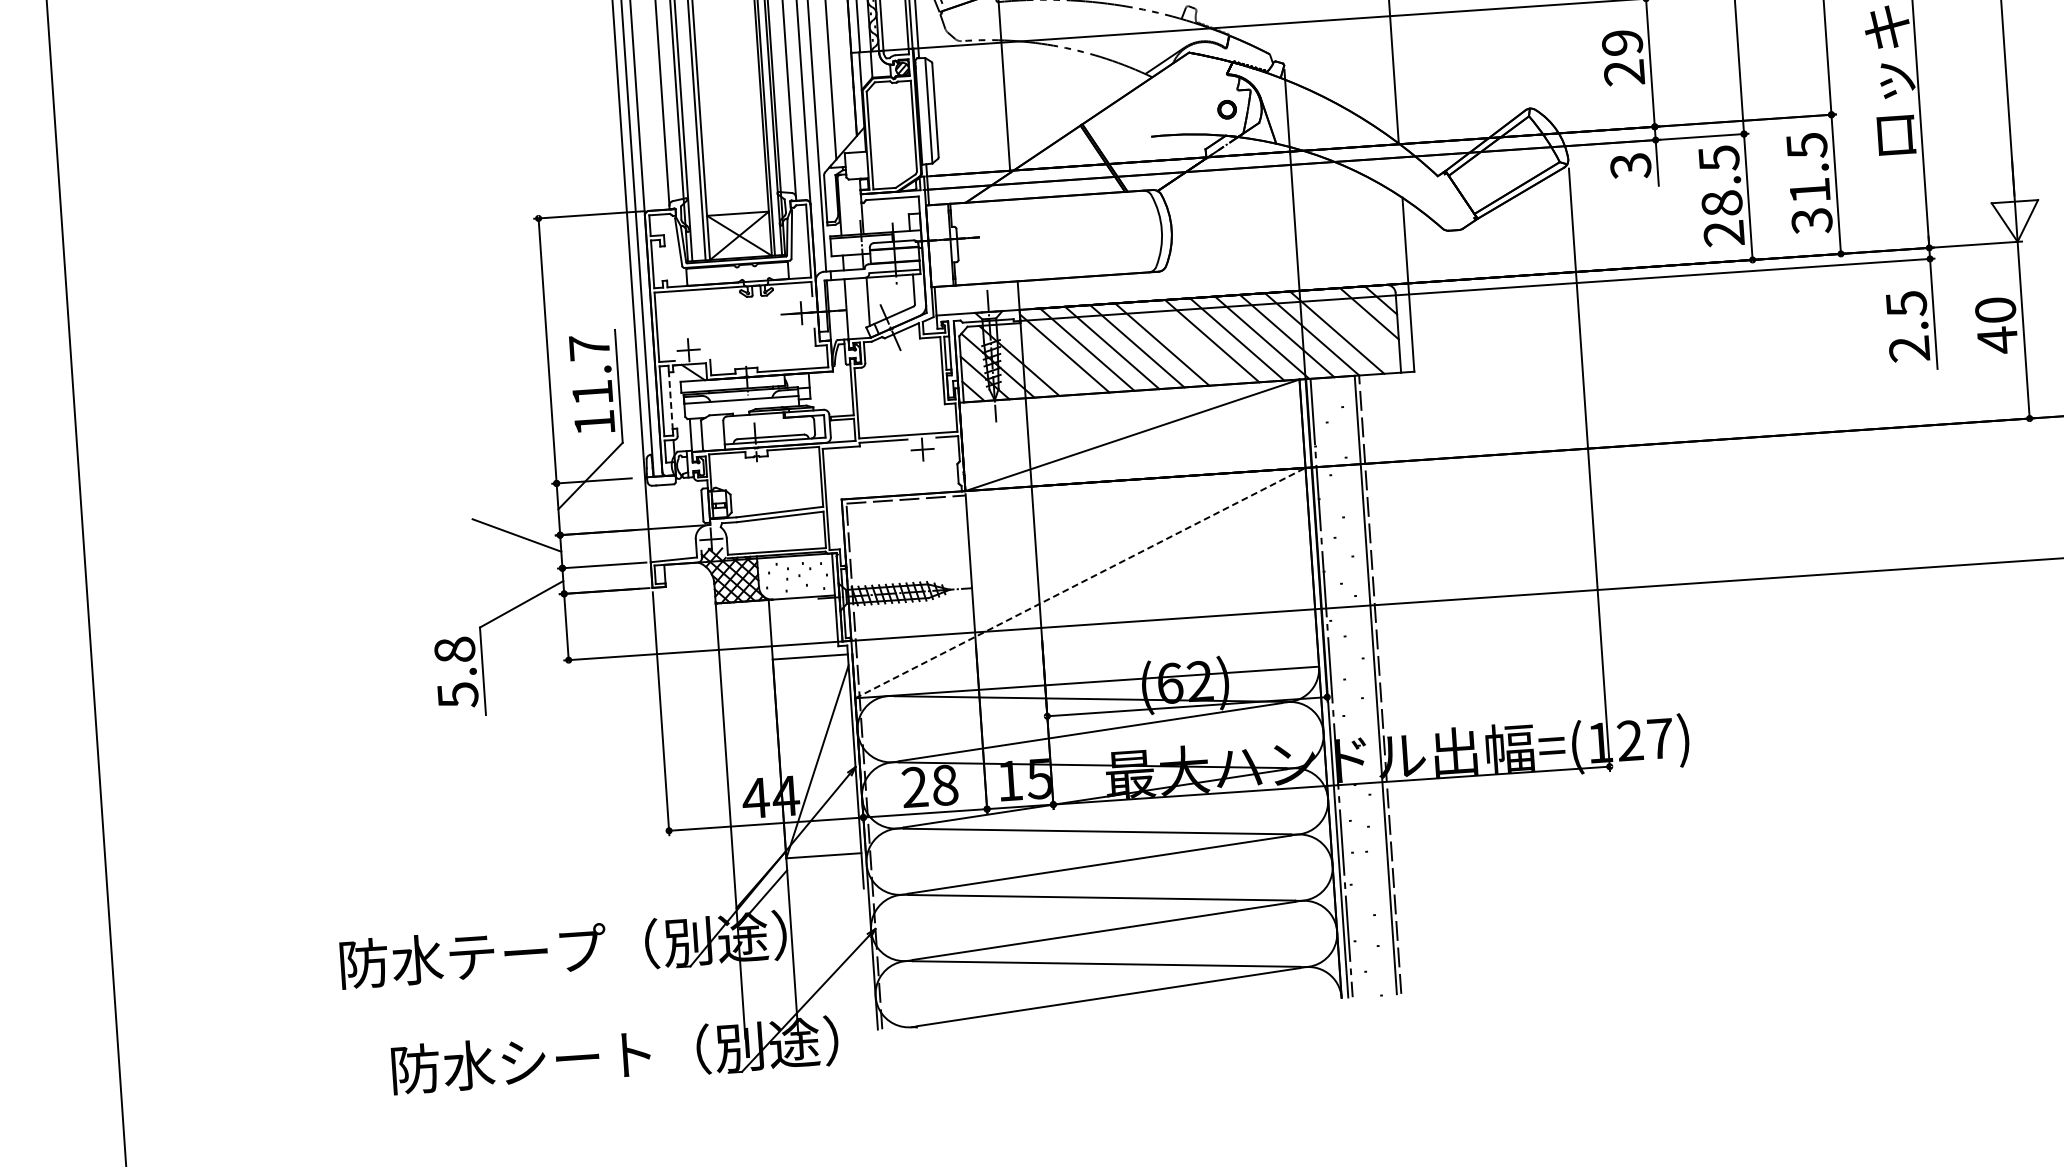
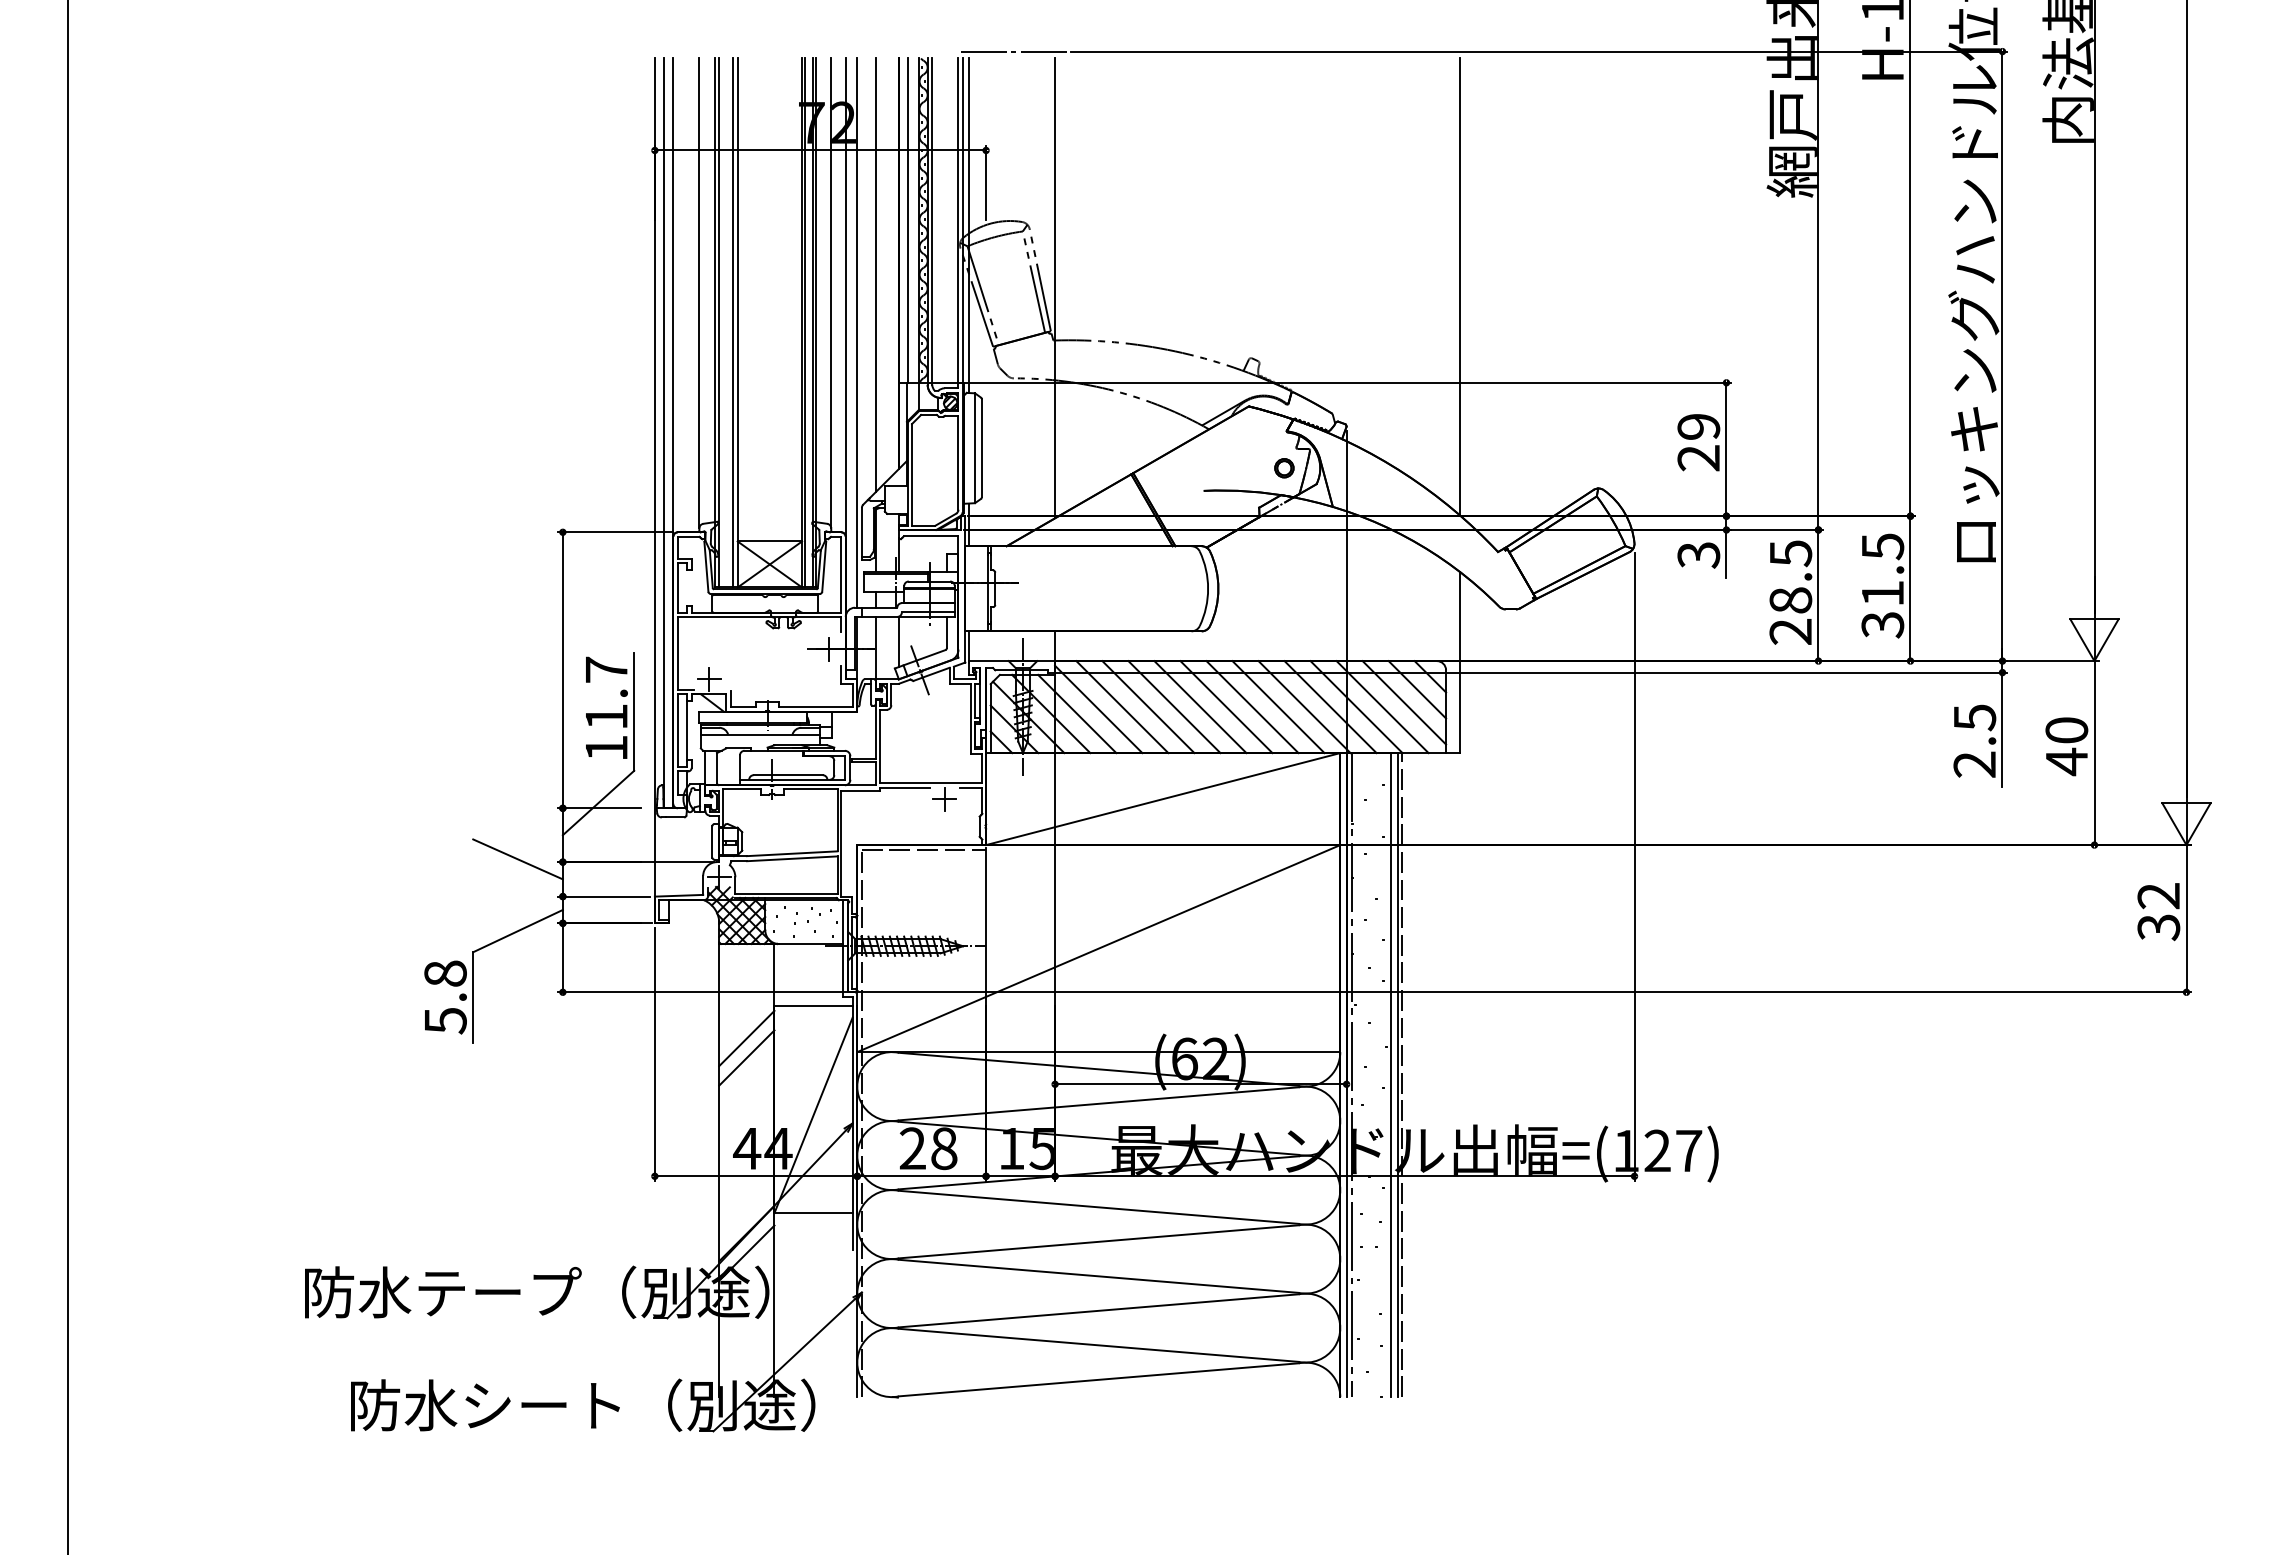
line: (1357, 326) -> (1404, 702), added
line: (1187, 343) -> (1226, 707), added
line: (1044, 358) -> (1077, 713), added
line: (671, 400) -> (687, 730), dashed -> solid
line: (1080, 583) -> (1098, 948), dashed -> solid
line: (1368, 685) -> (1390, 1075), added
line: (748, 692) -> (746, 1038), added
line: (749, 710) -> (746, 1057), added

